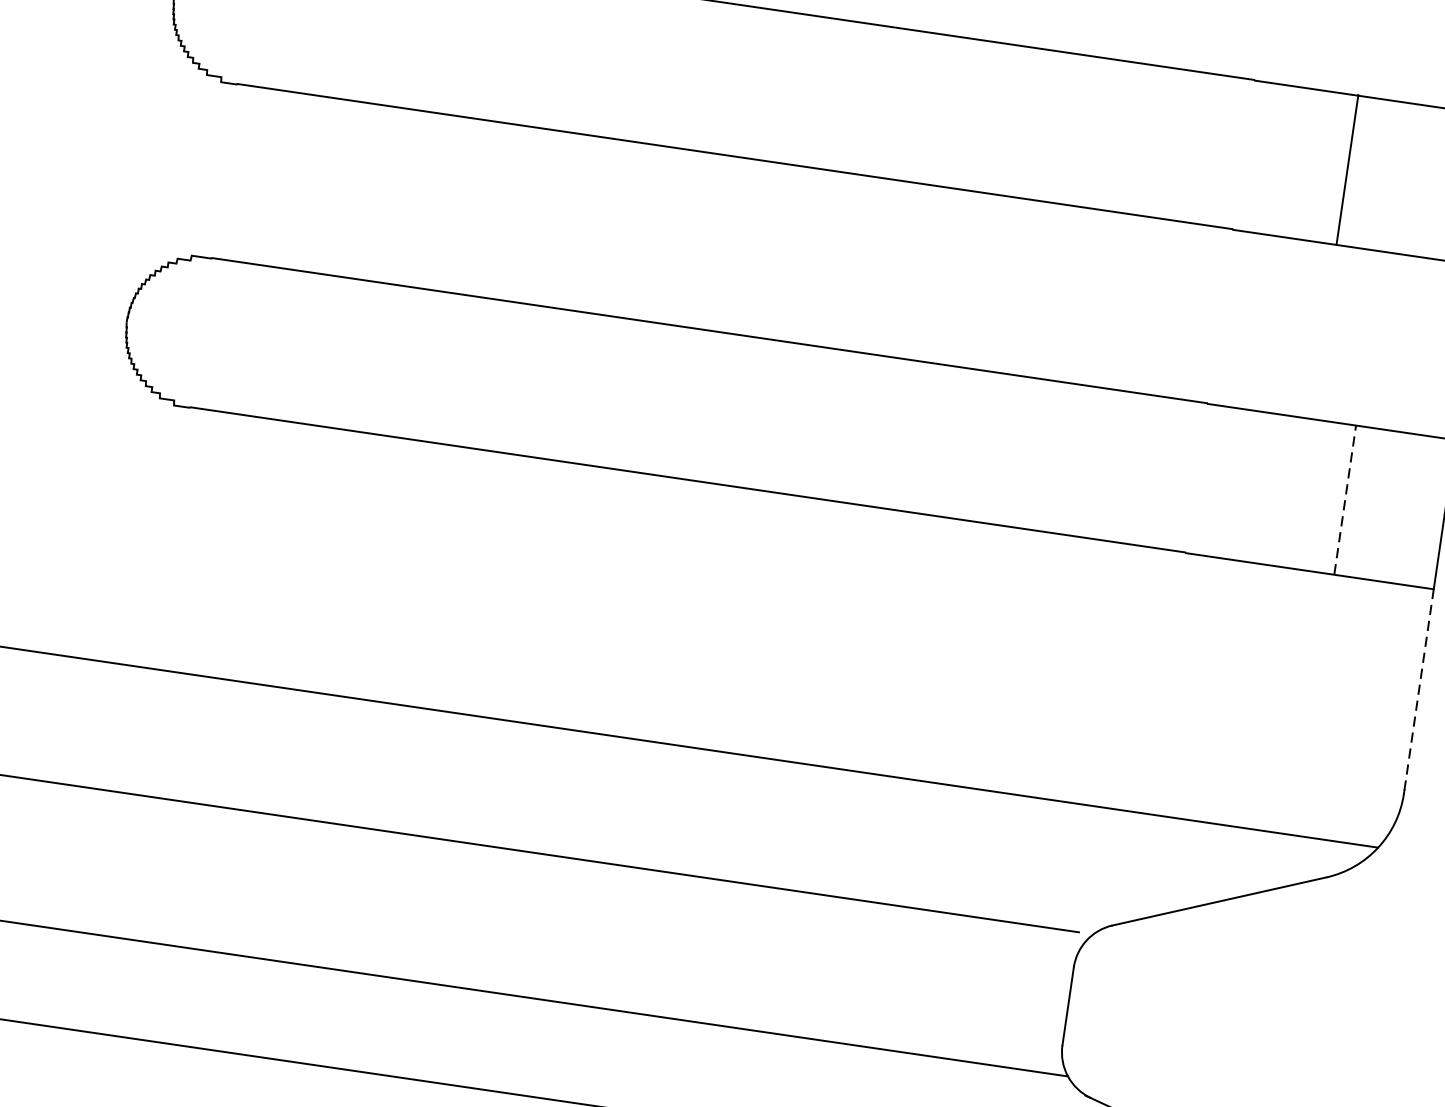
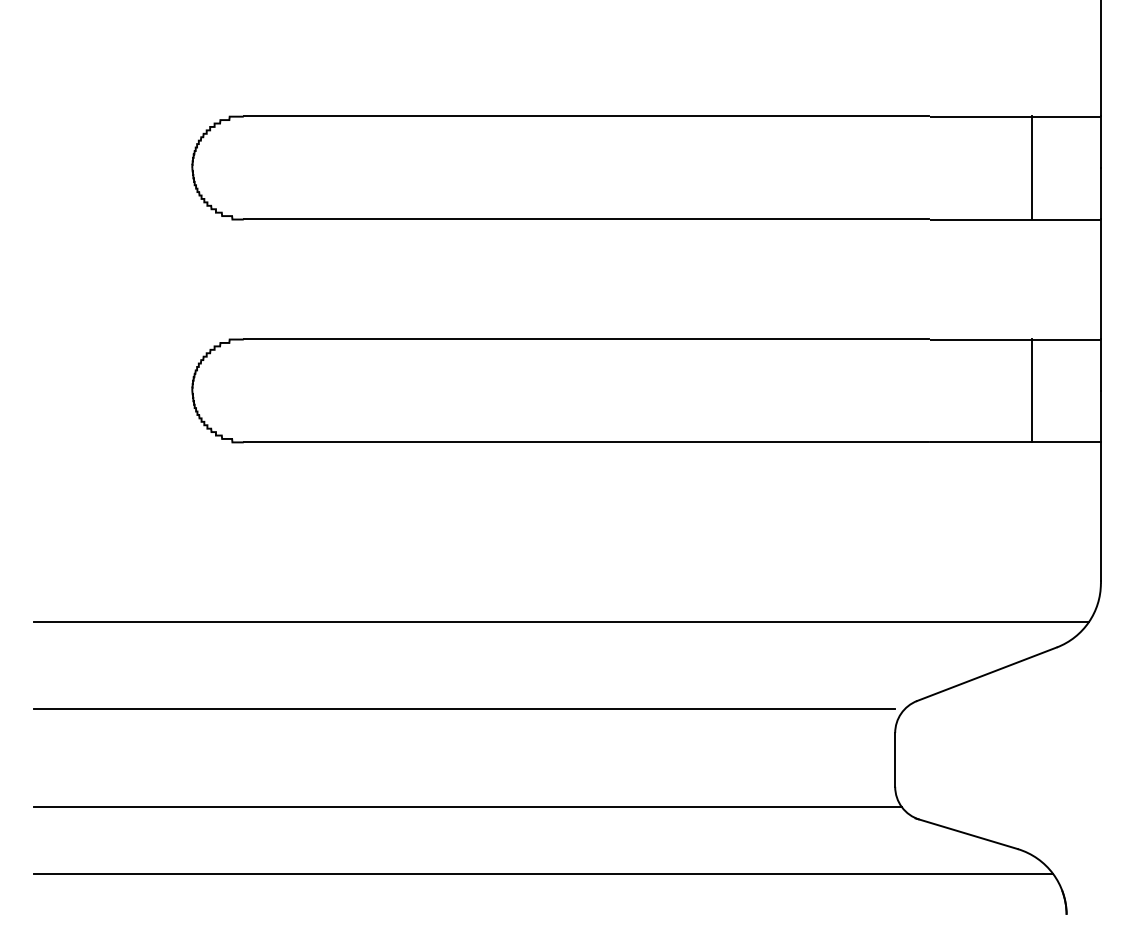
line: (1347, 169) -> (1032, 167), moved
line: (1345, 499) -> (1032, 390), dashed -> solid
line: (1418, 689) -> (1100, 511), dashed -> solid

